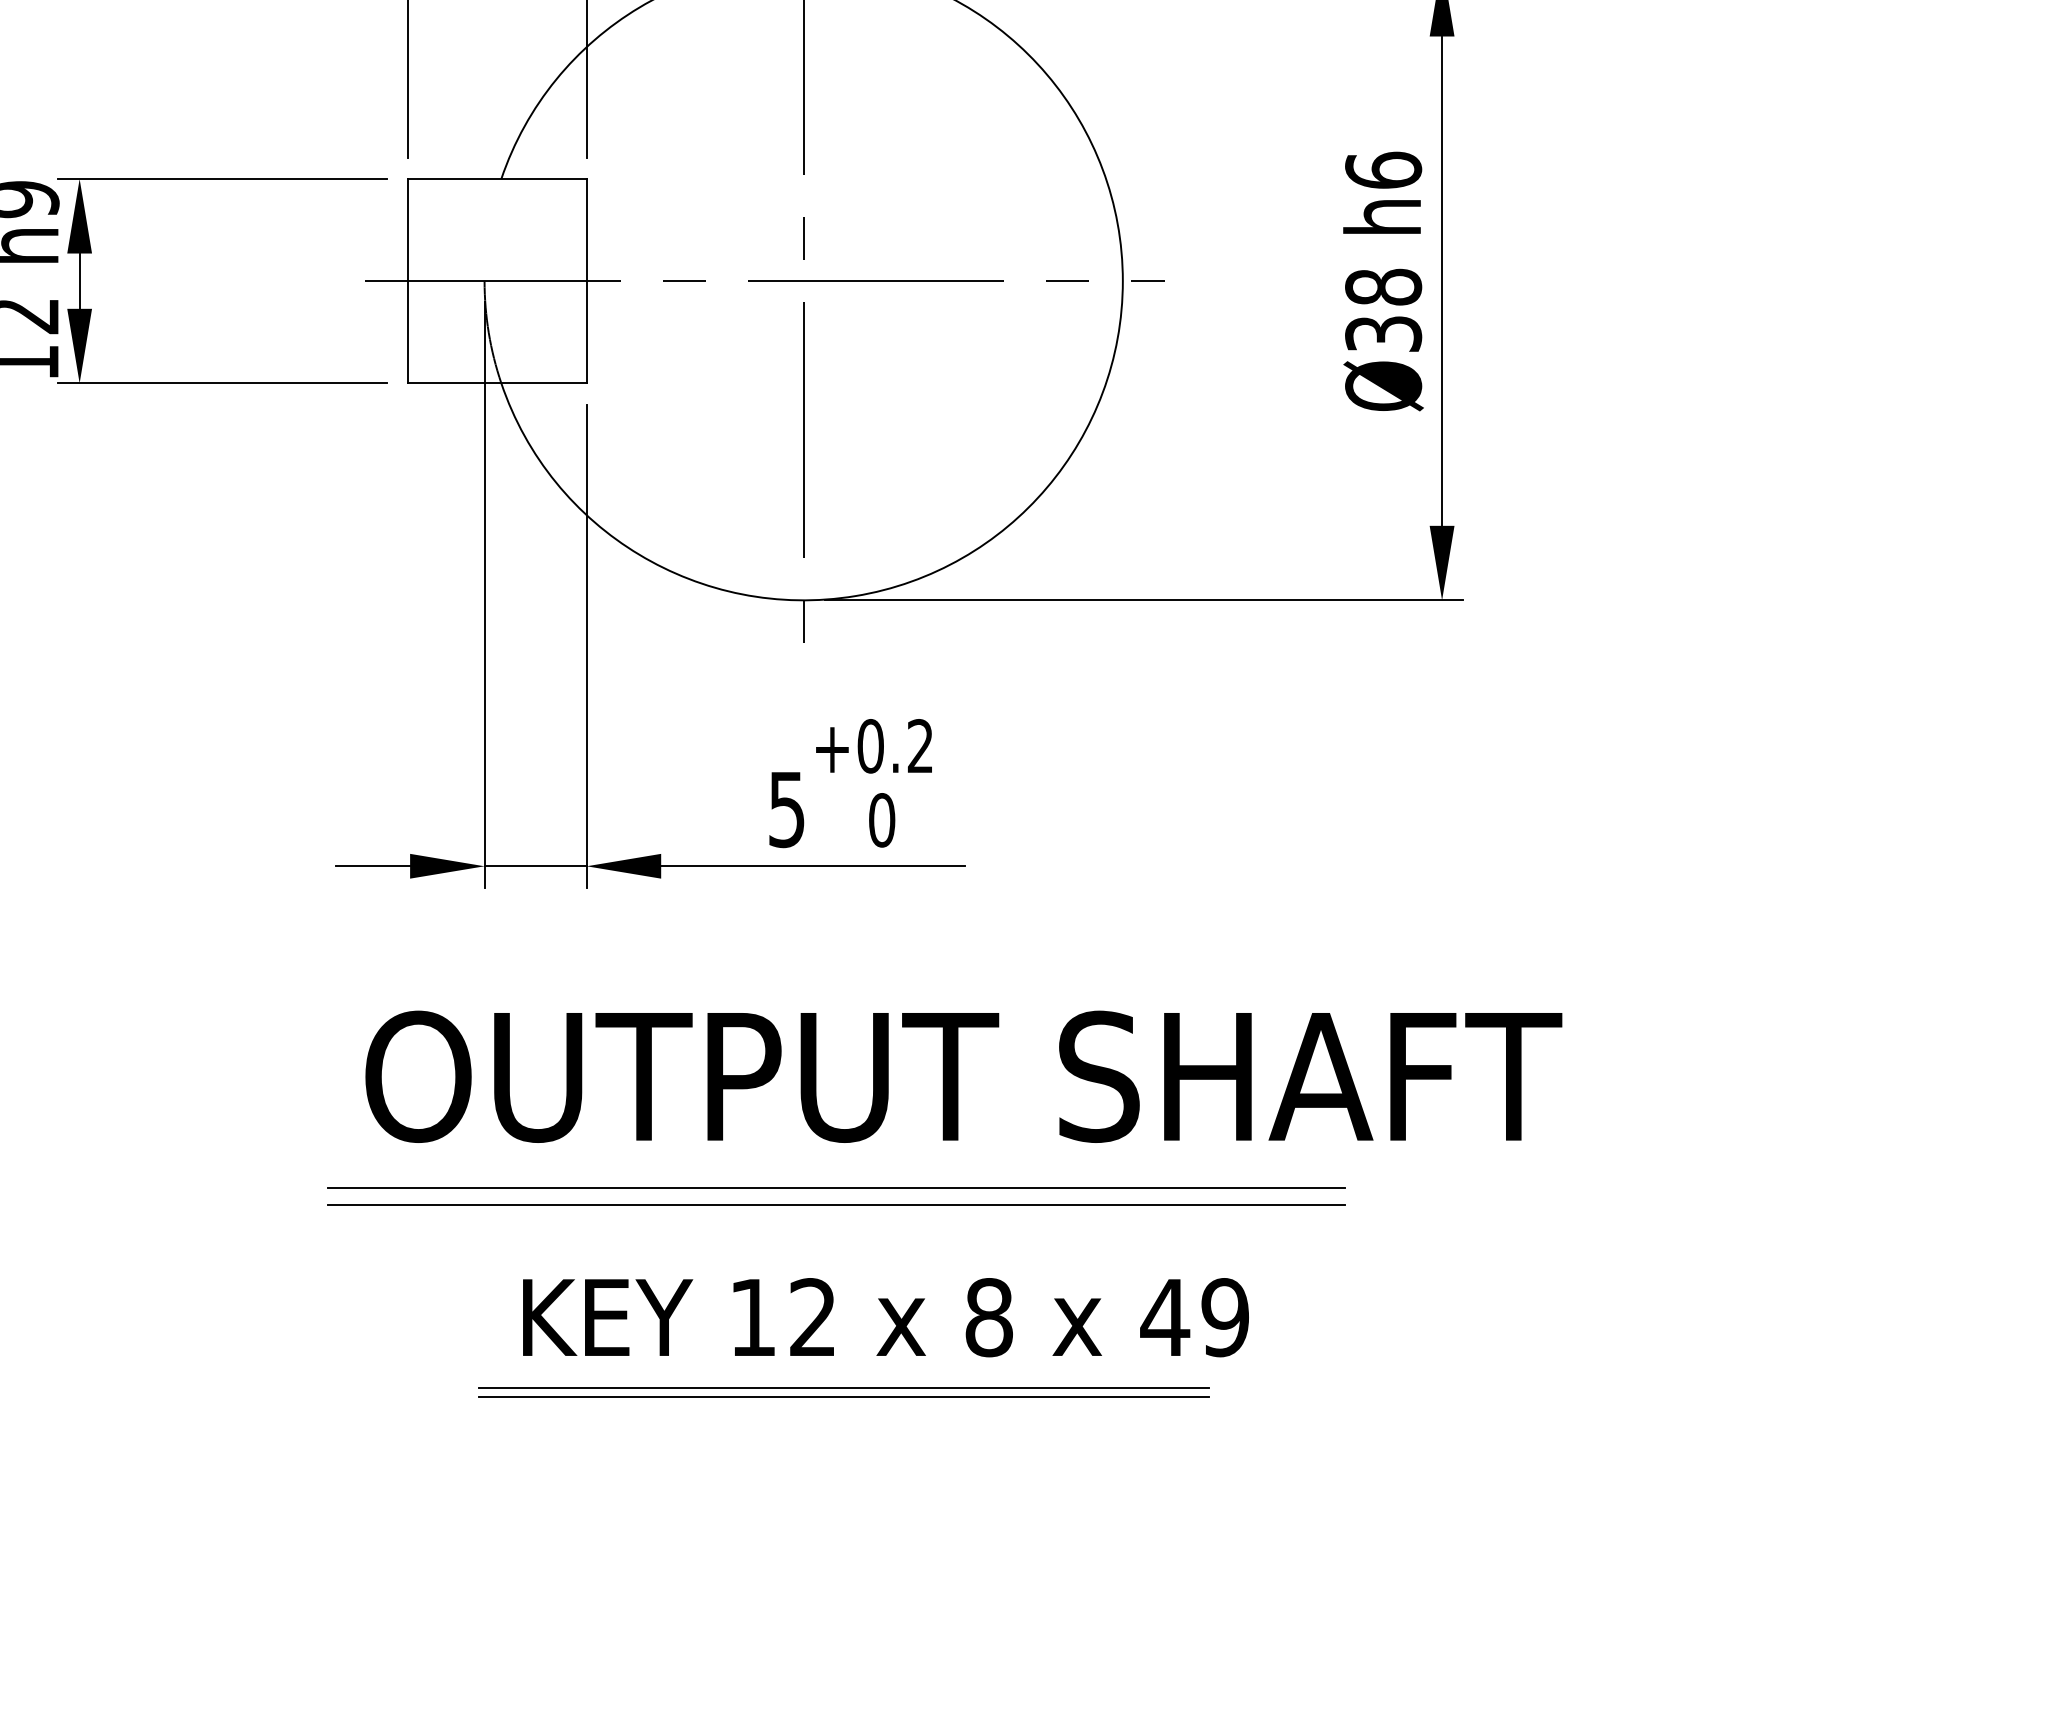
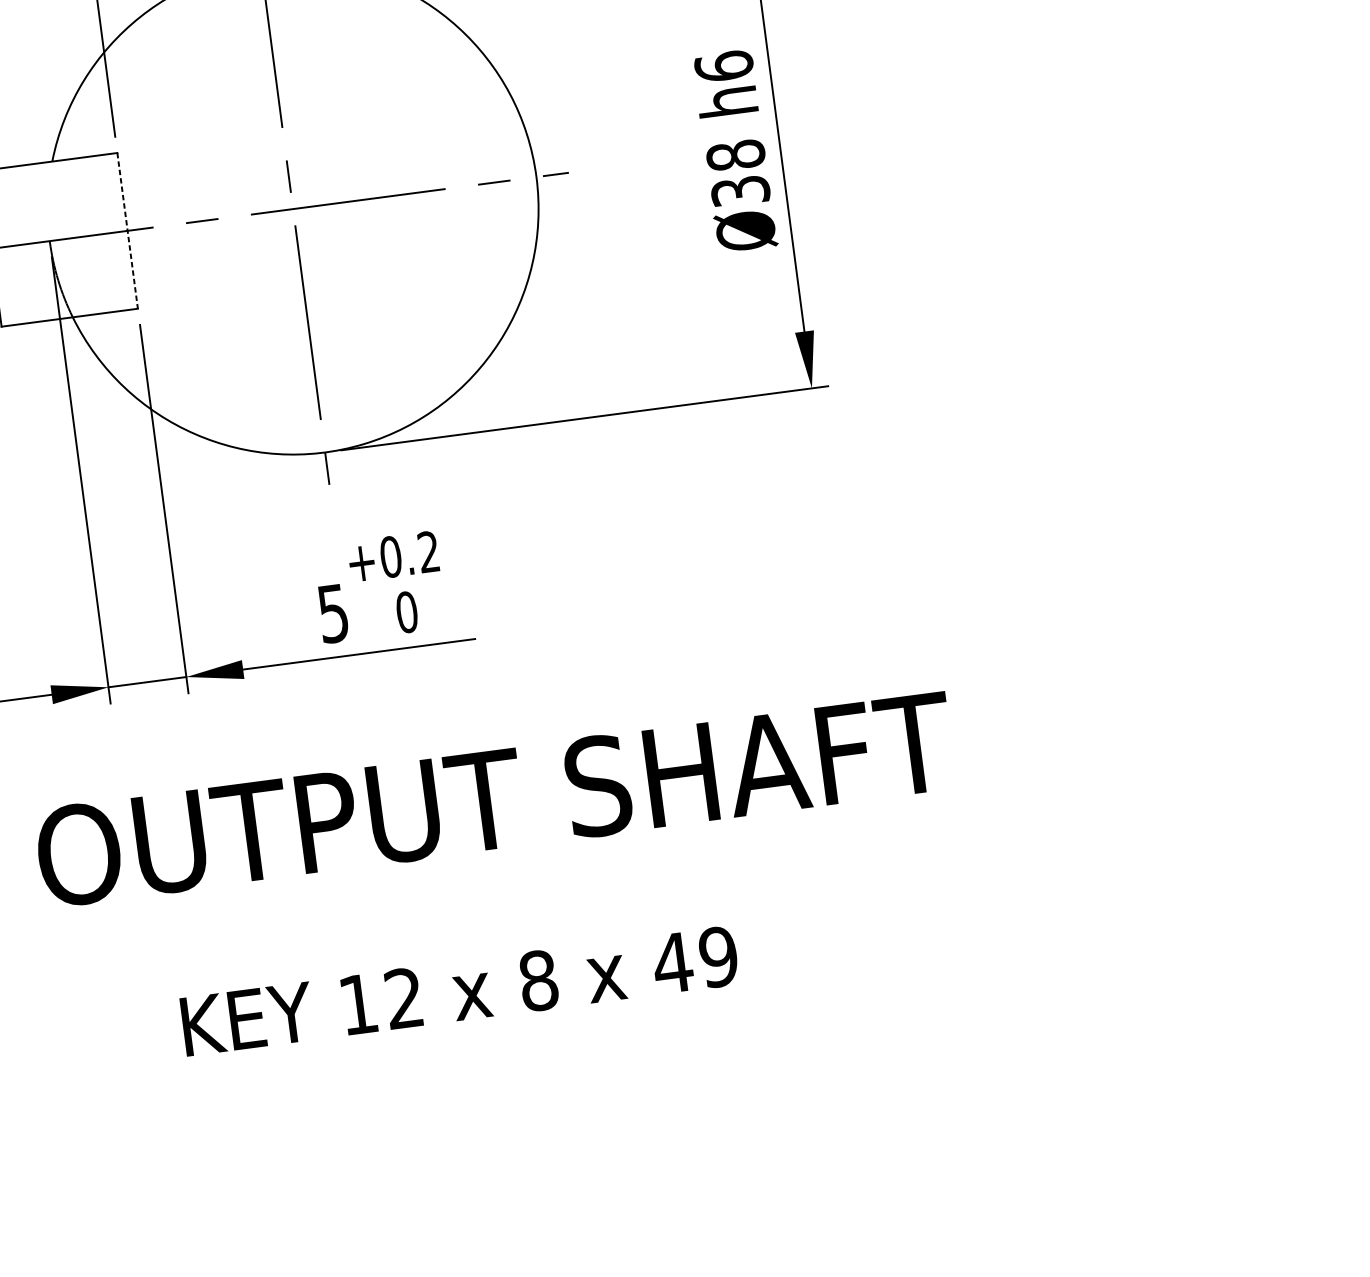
line: (586, 281) -> (127, 231), solid -> dashed
line: (835, 1187) -> (408, 896), removed
line: (835, 1204) -> (410, 909), removed
line: (844, 1388) -> (435, 1049), removed
line: (844, 1396) -> (436, 1055), removed

